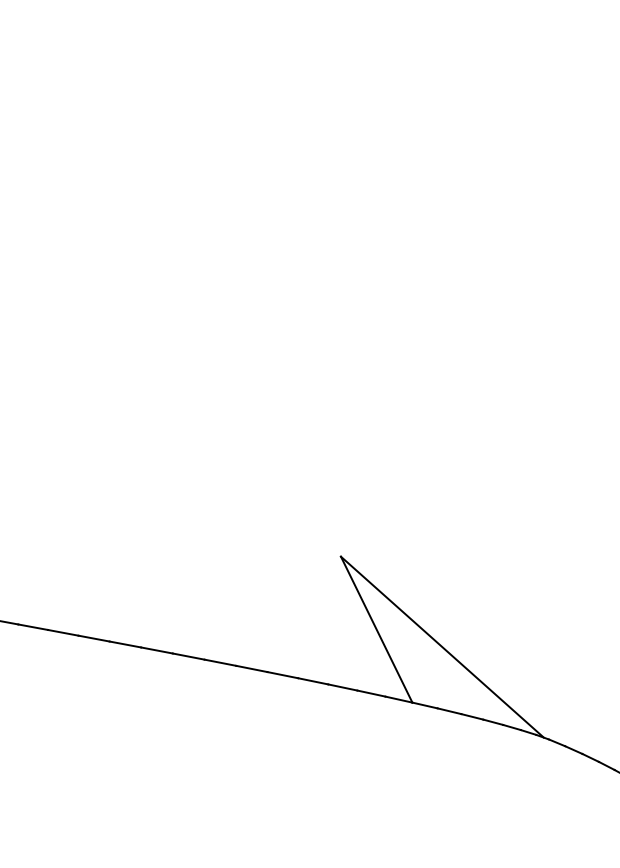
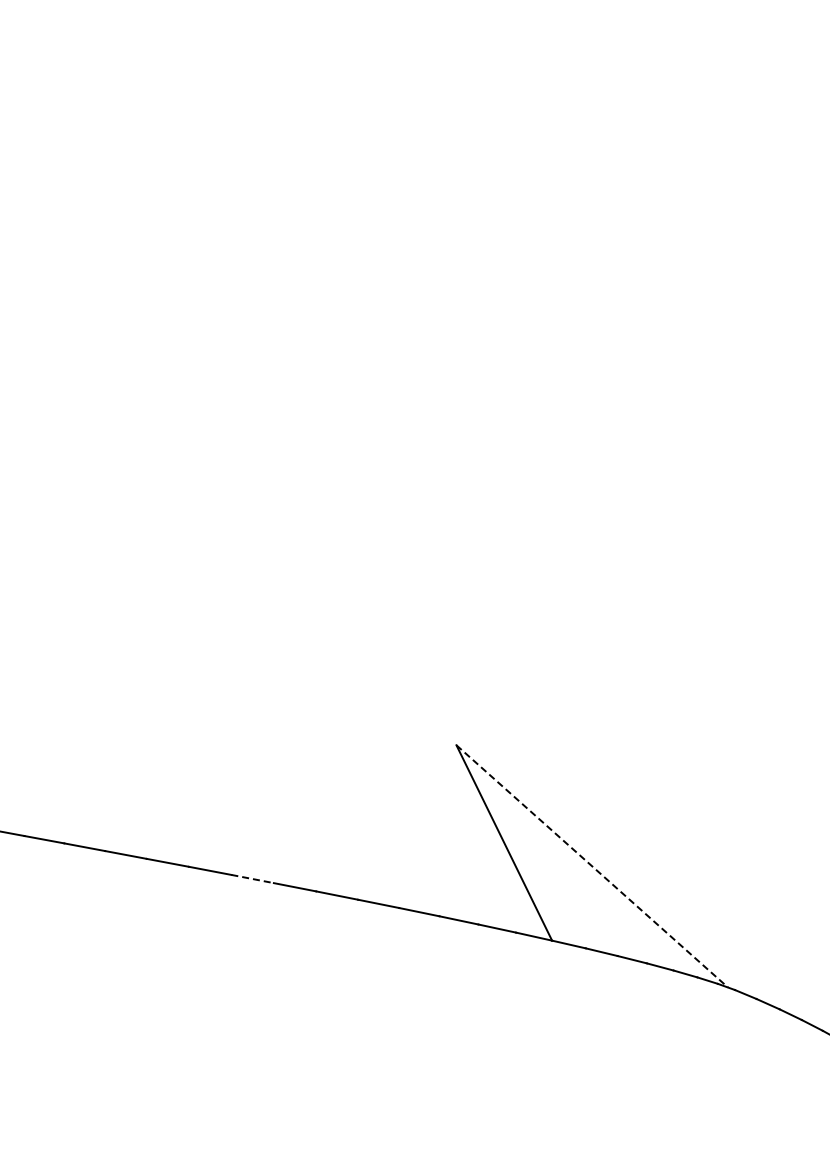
line: (442, 647) -> (592, 866), solid -> dashed
line: (188, 656) -> (252, 879), solid -> dashed

